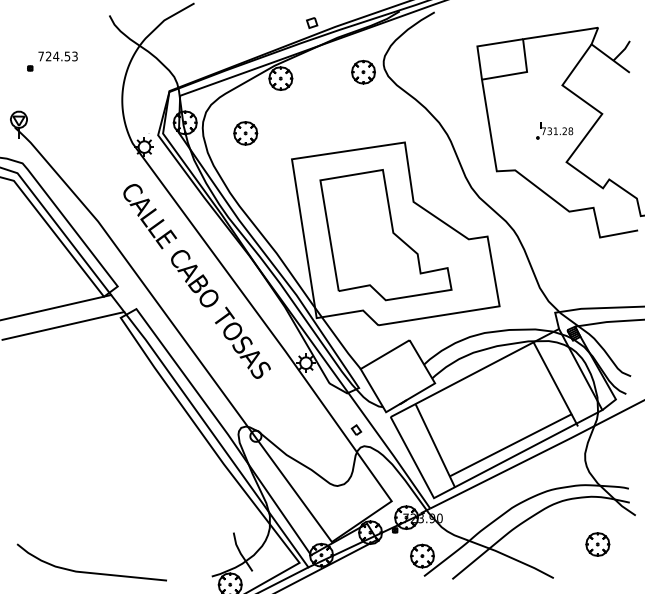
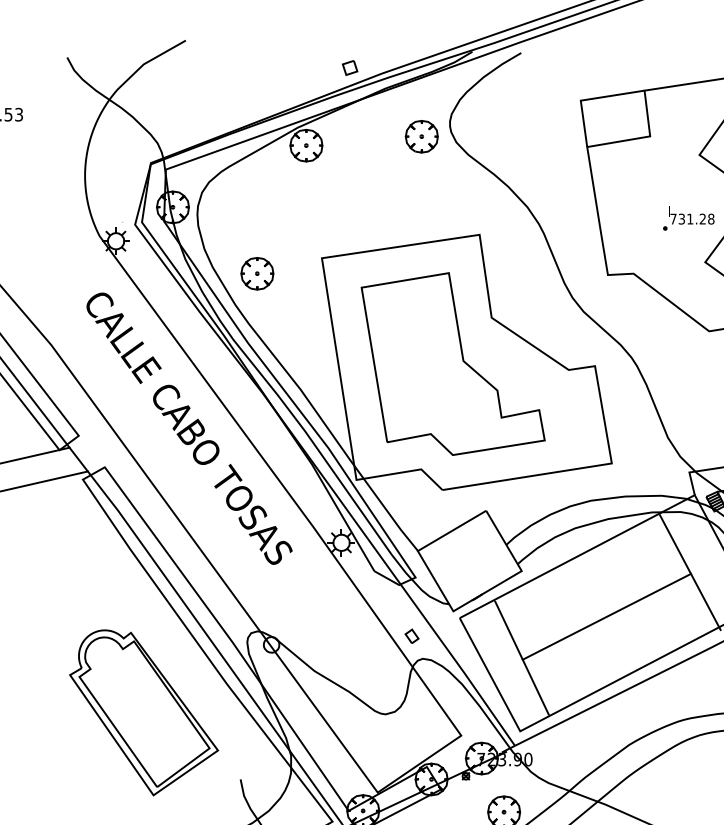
part: (245, 133) -> (257, 273), moved
line: (510, 444) -> (606, 615), moved
part: (164, 485) -> (144, 713), added

